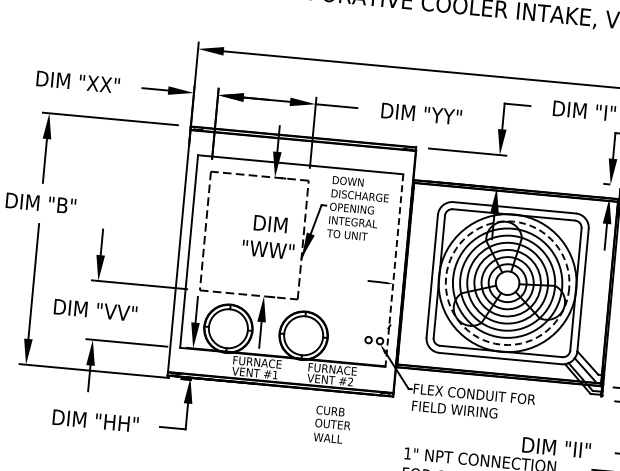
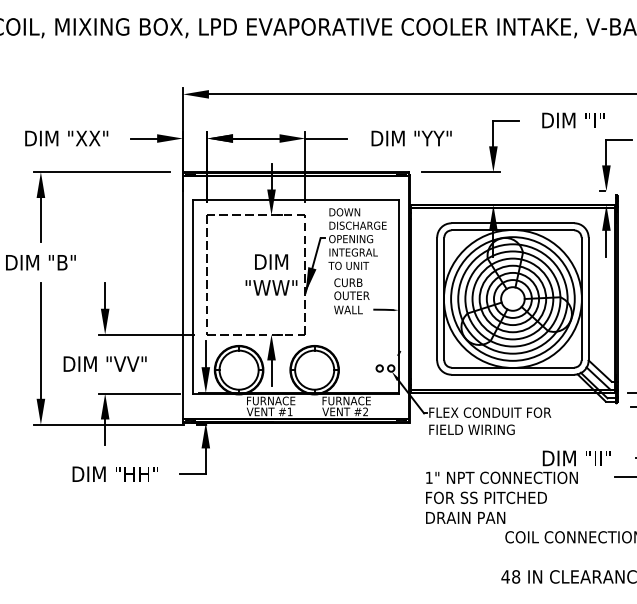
line: (394, 270) -> (399, 296), dashed -> solid
circle: (507, 282) -> (512, 298), dashed -> solid
text: (332, 425) -> (351, 296), moved

